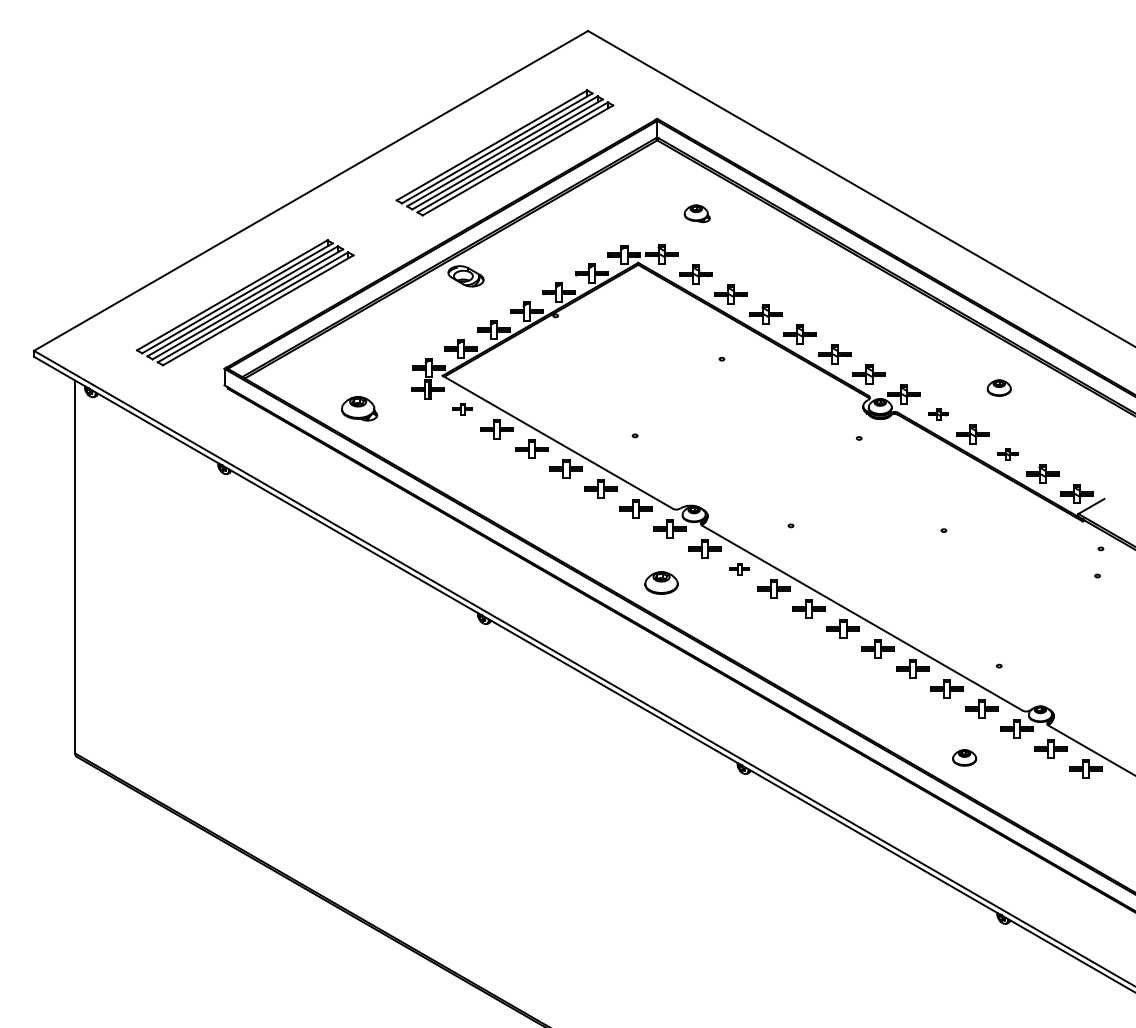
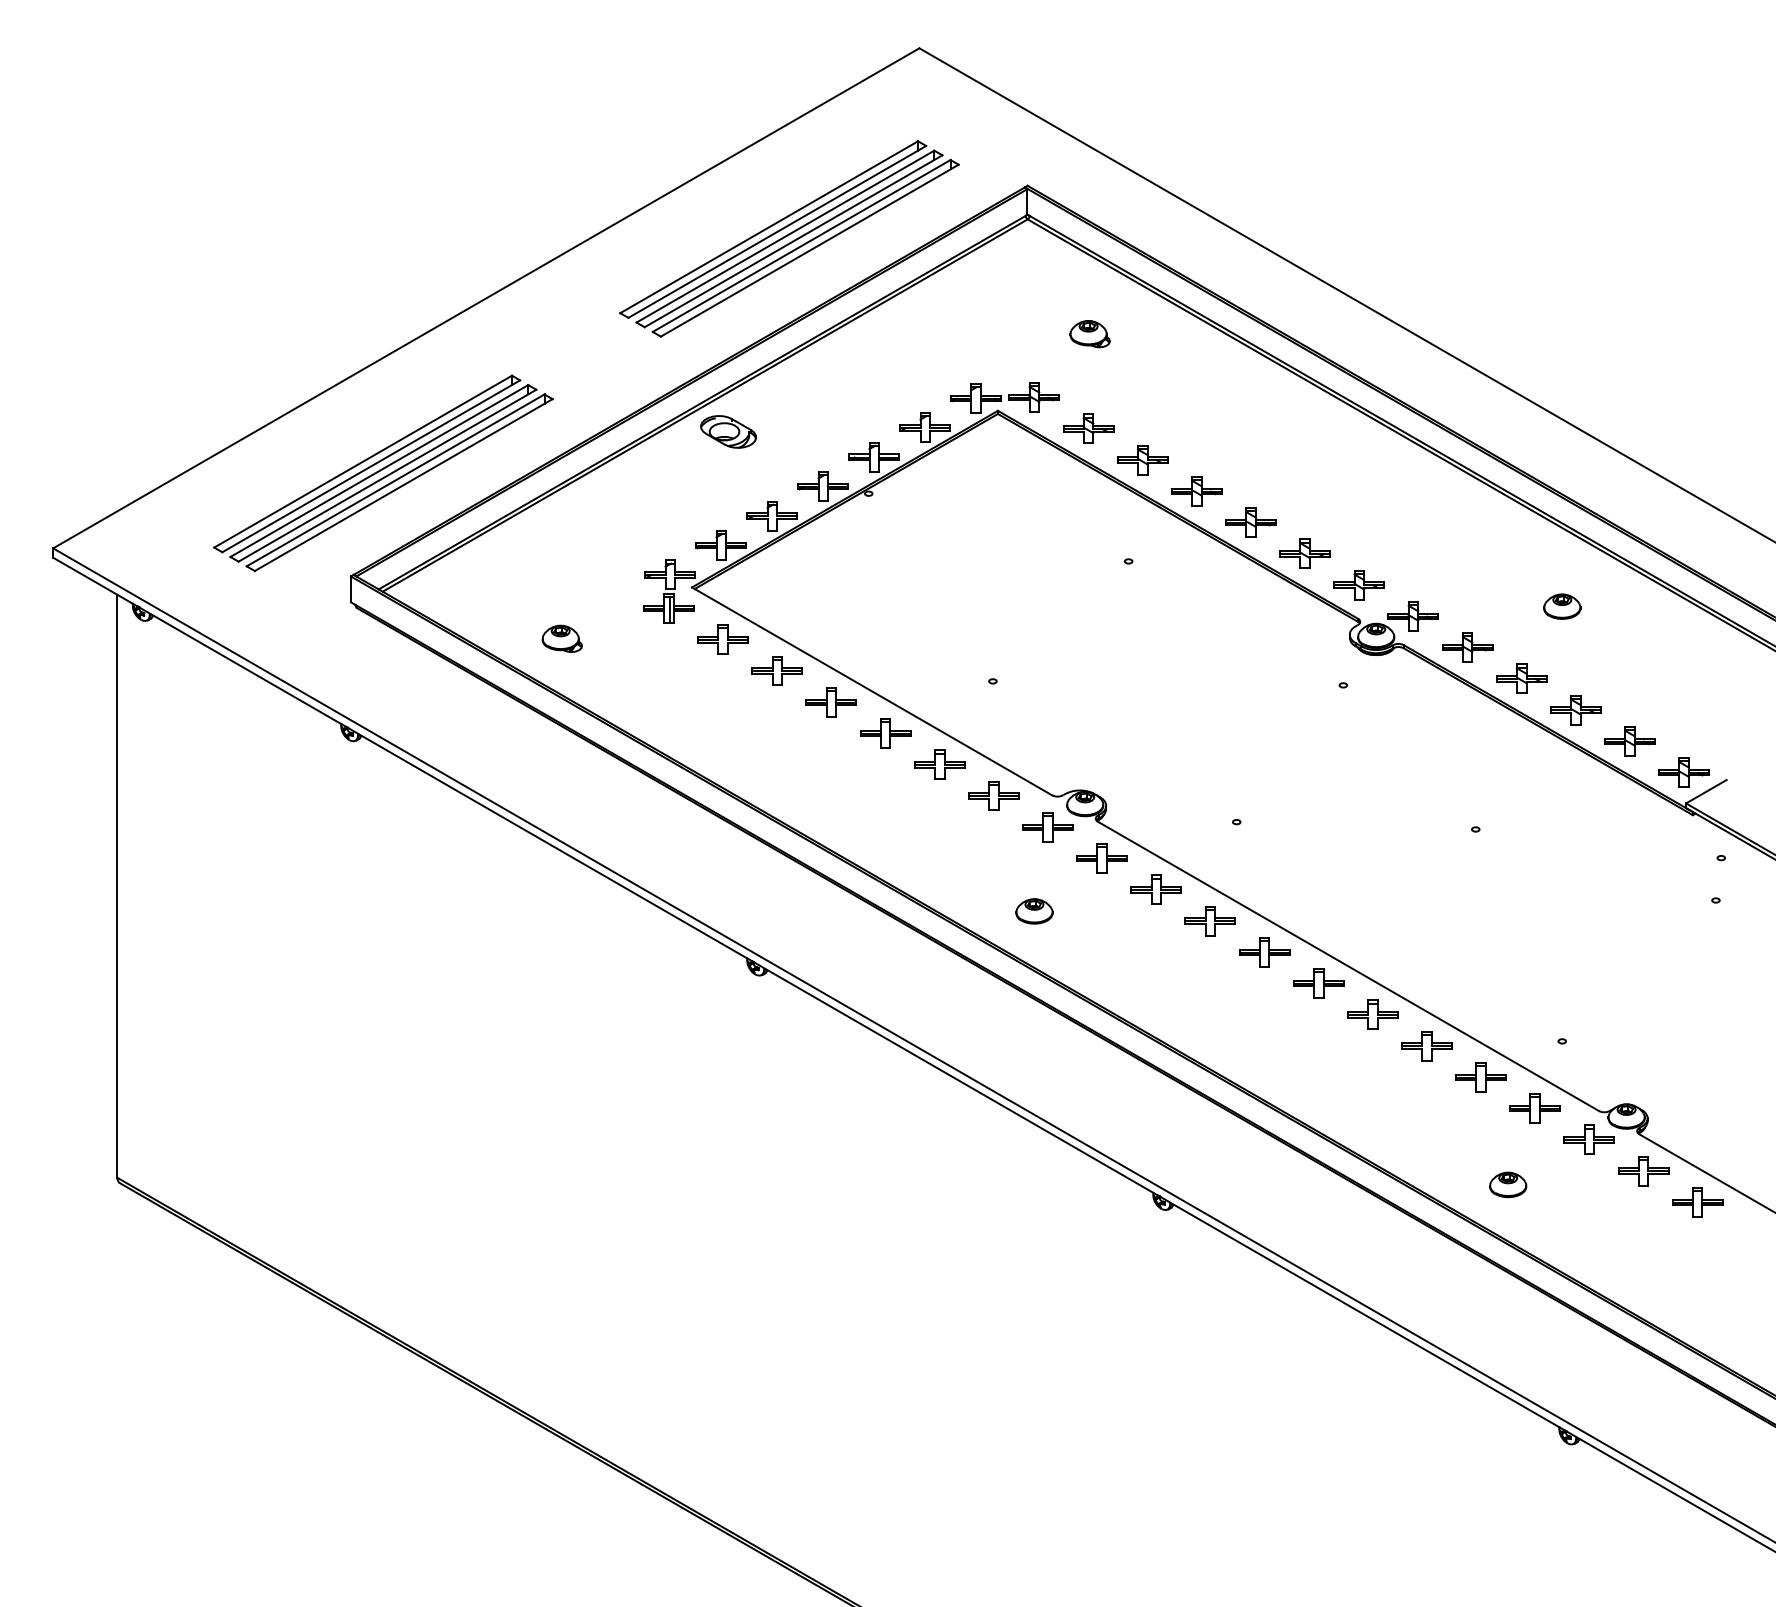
part: (359, 408) -> (562, 638), size x0.71
part: (462, 409) -> (723, 640), size x1.67
part: (938, 414) -> (1467, 647), size x1.67
part: (1007, 453) -> (1575, 708), size x1.67
part: (739, 568) -> (1156, 888), size x1.67
part: (661, 582) -> (1034, 910), size x0.71

